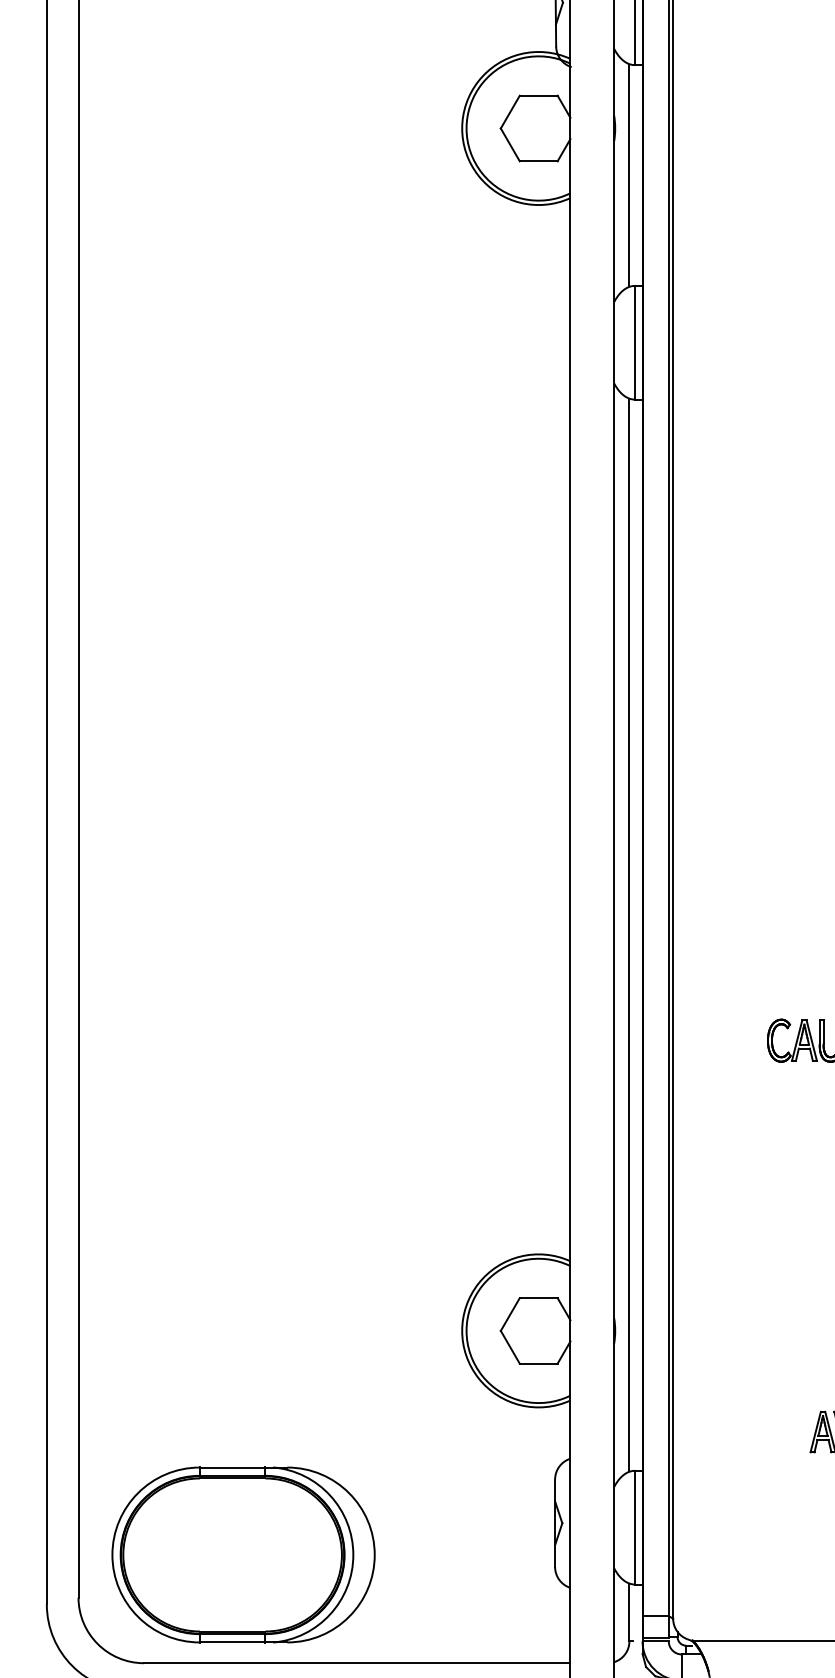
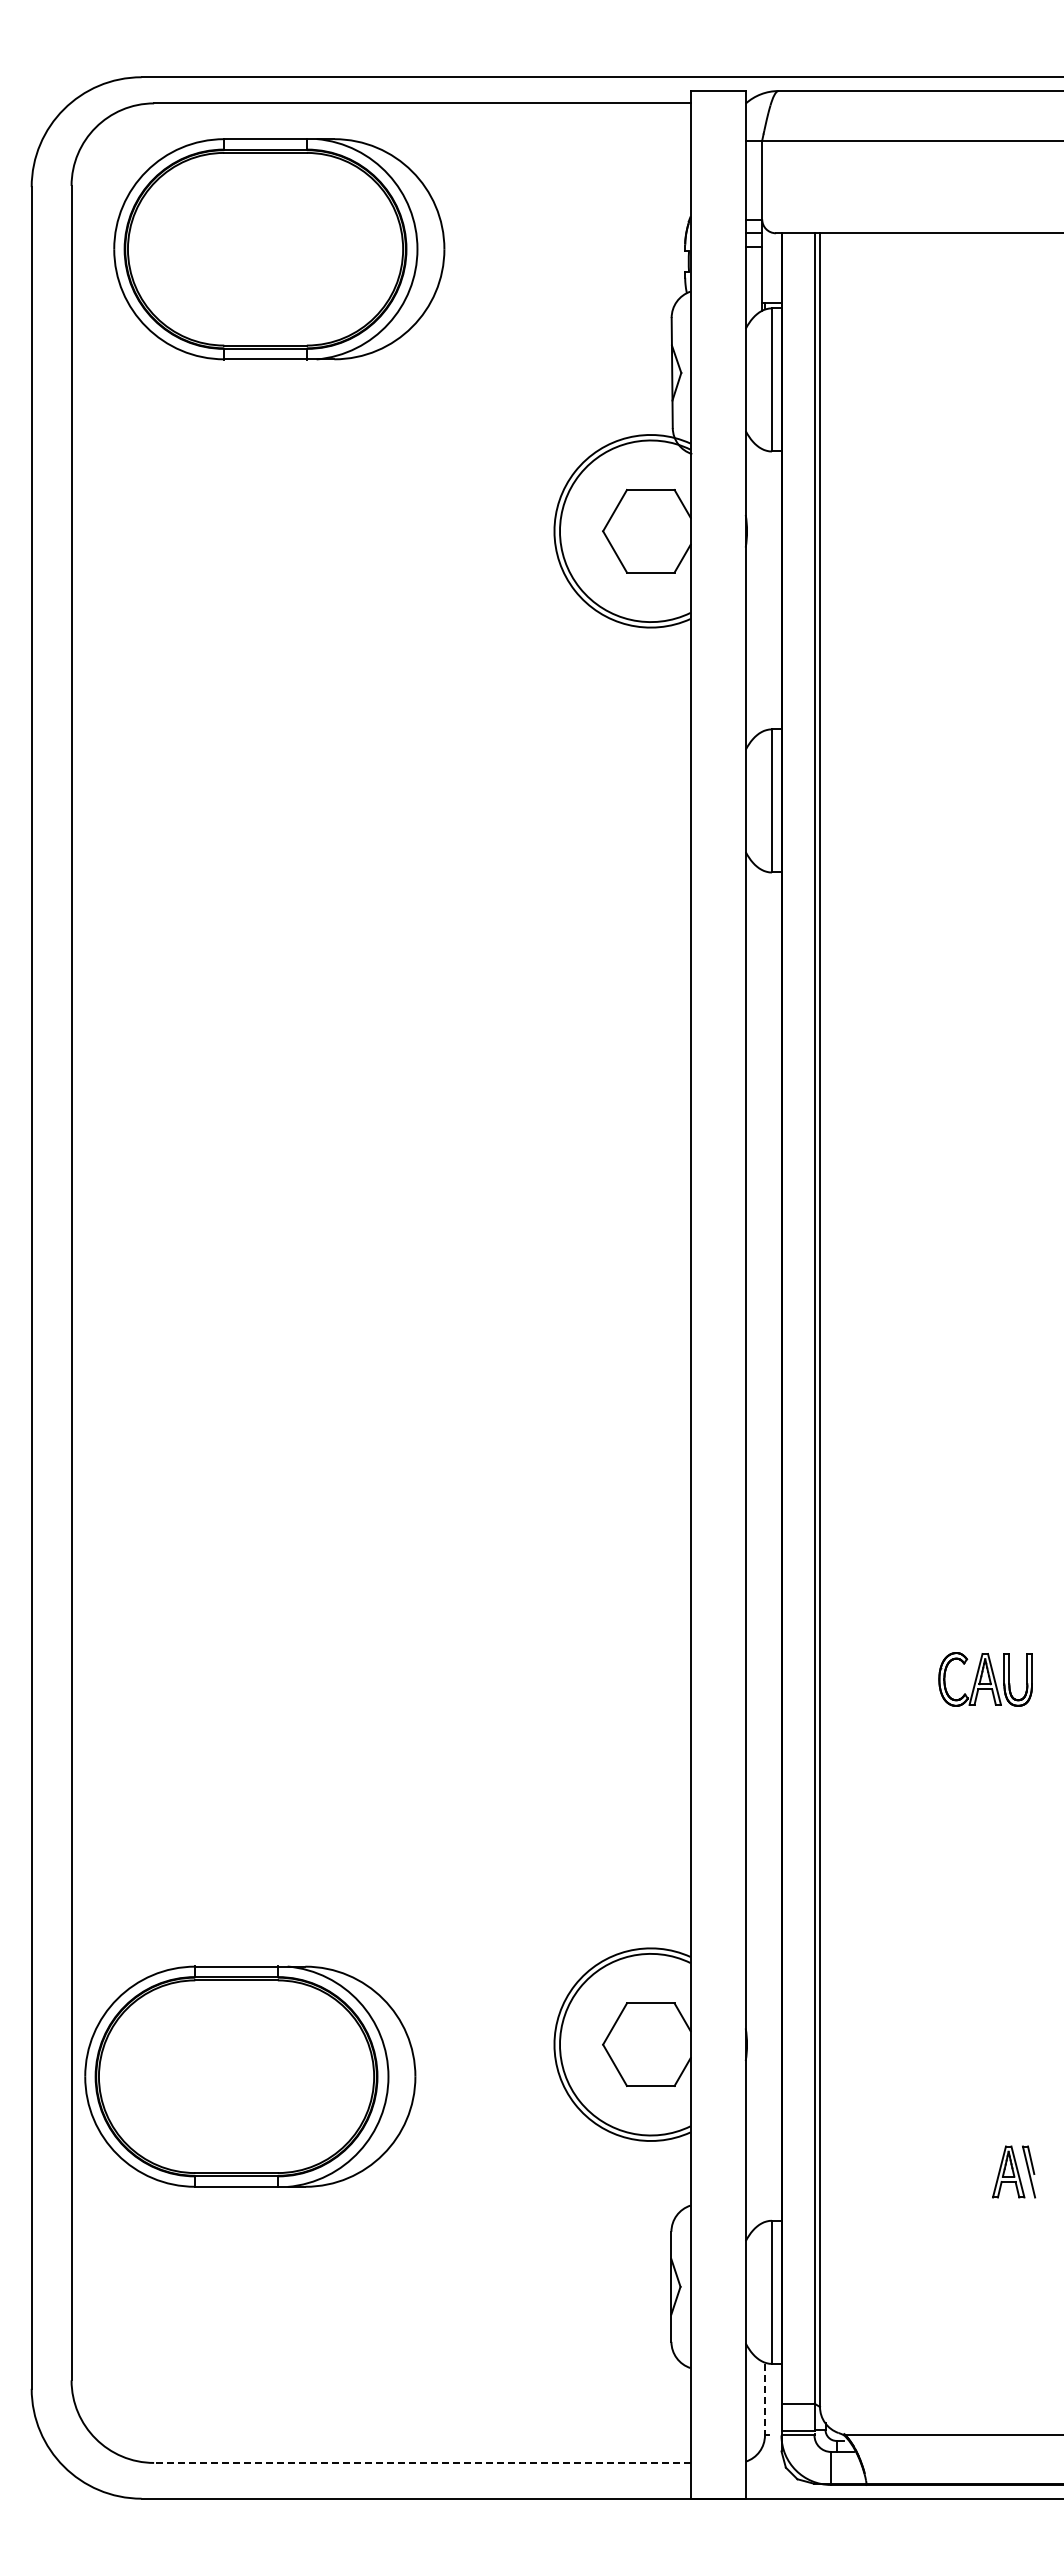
line: (629, 175) -> (764, 590), removed
line: (629, 935) -> (764, 1546), removed
part: (243, 1554) -> (250, 2076), moved
line: (629, 1612) -> (764, 2399), solid -> dashed
line: (356, 1662) -> (421, 2462), solid -> dashed

